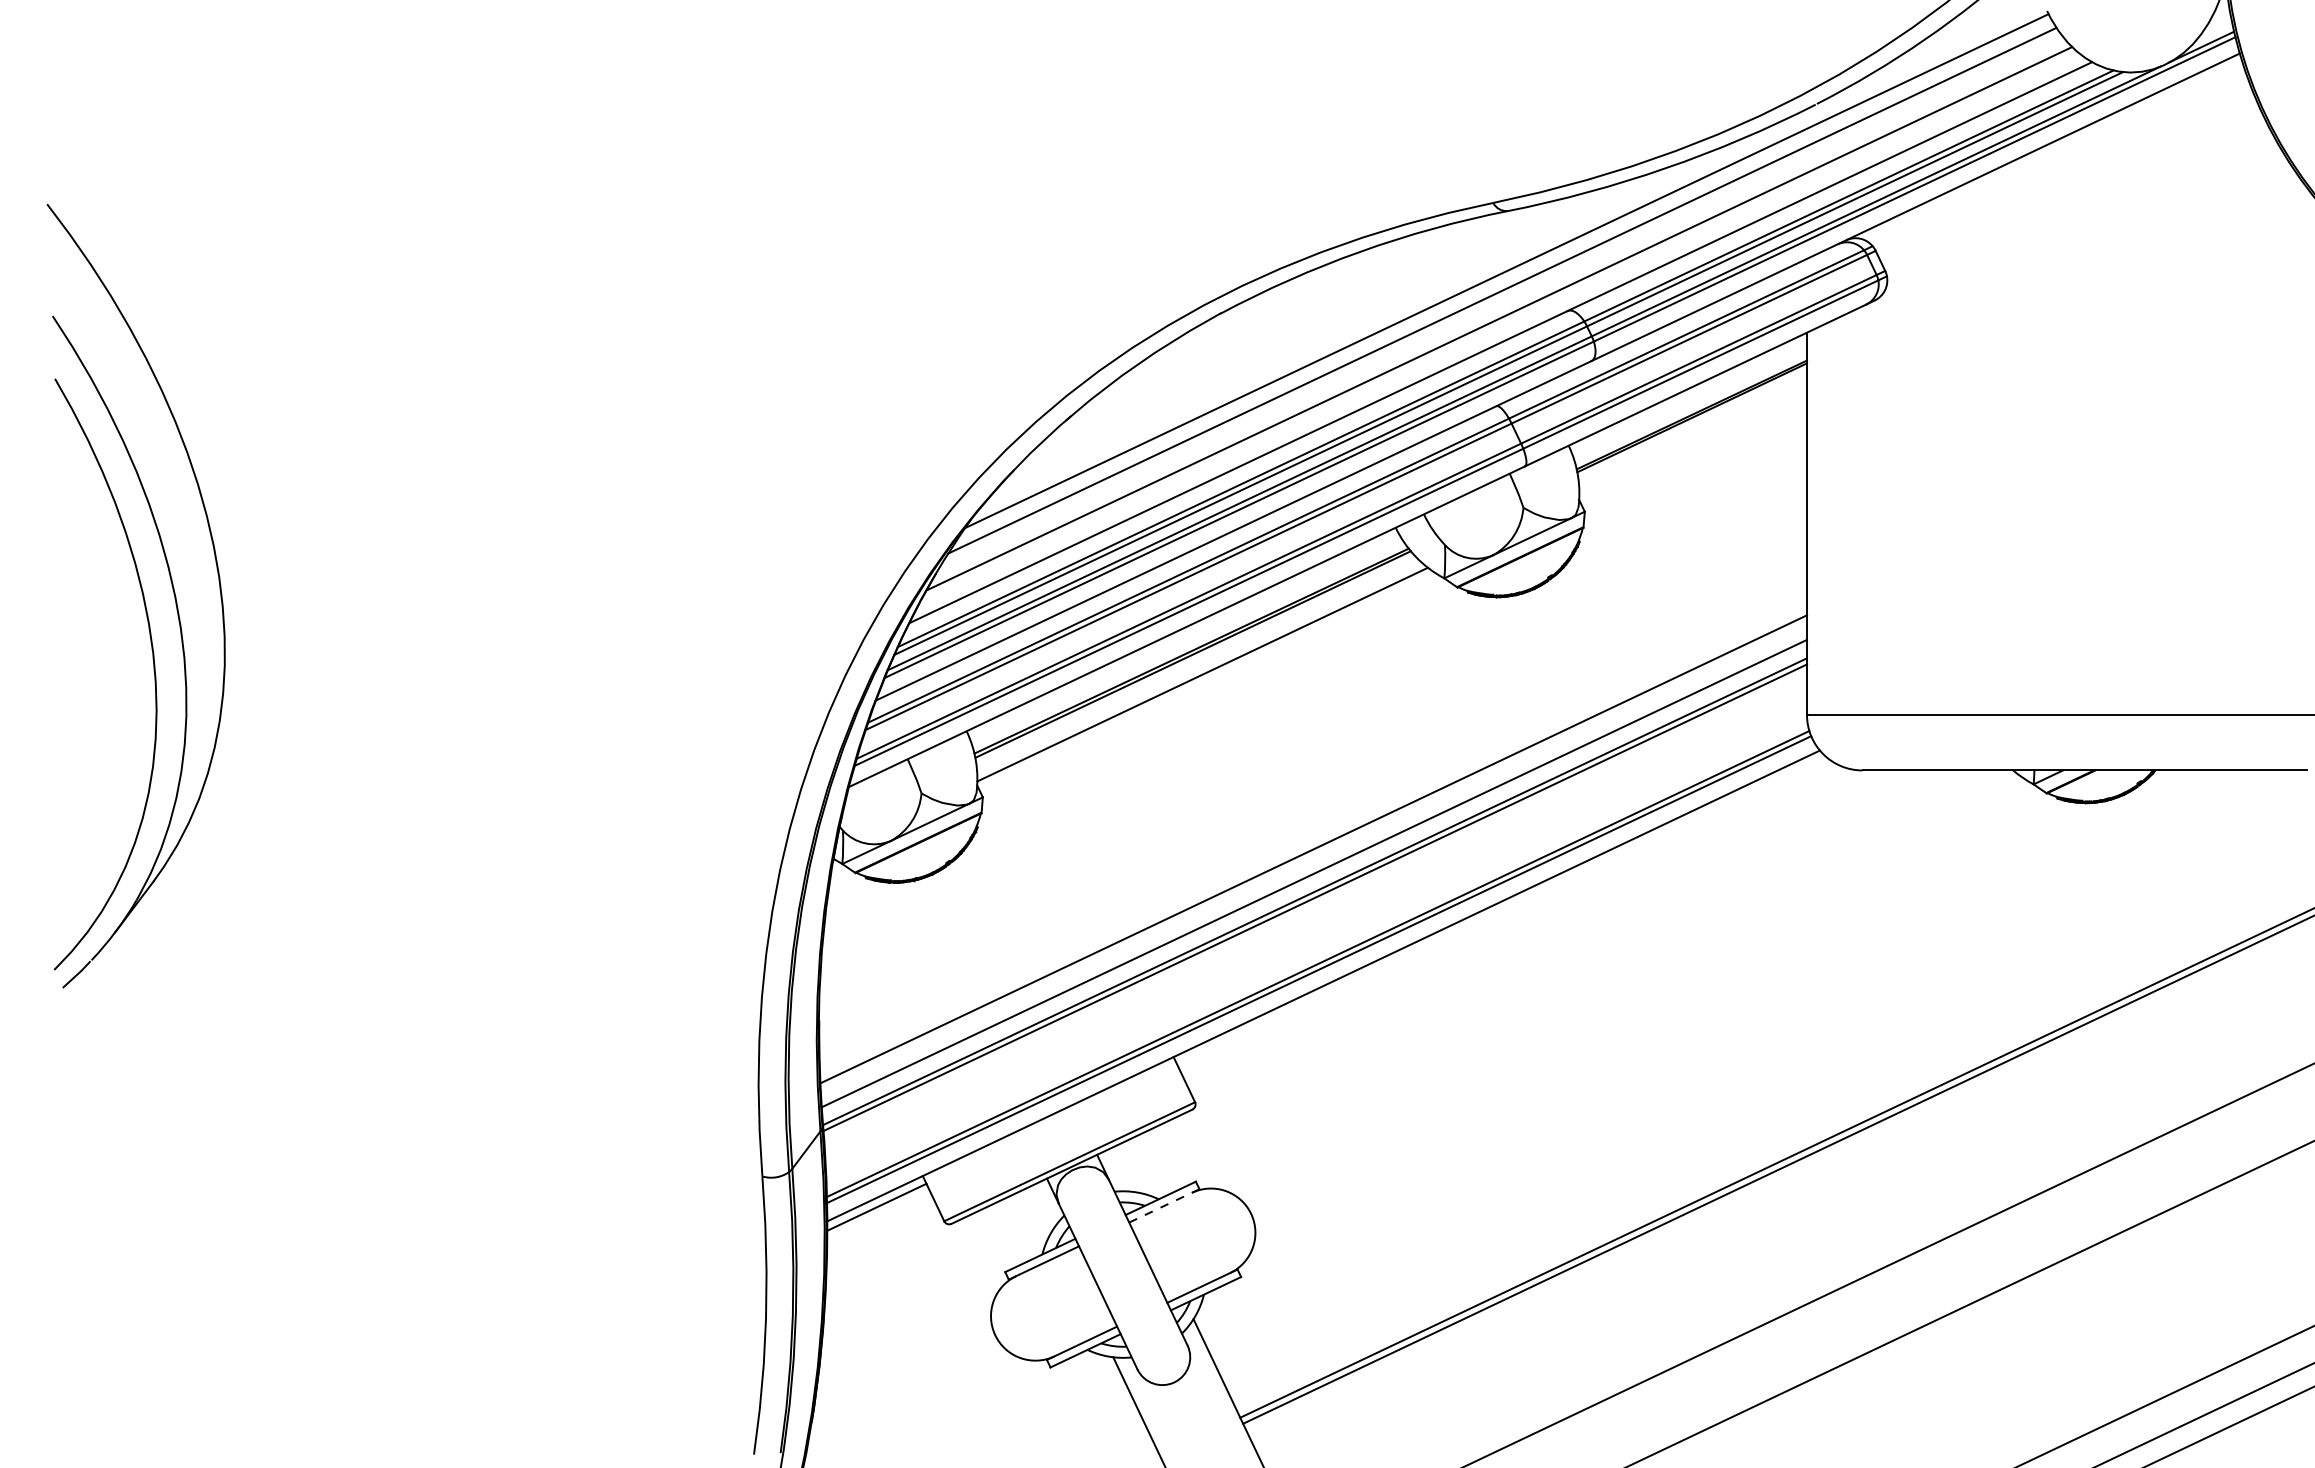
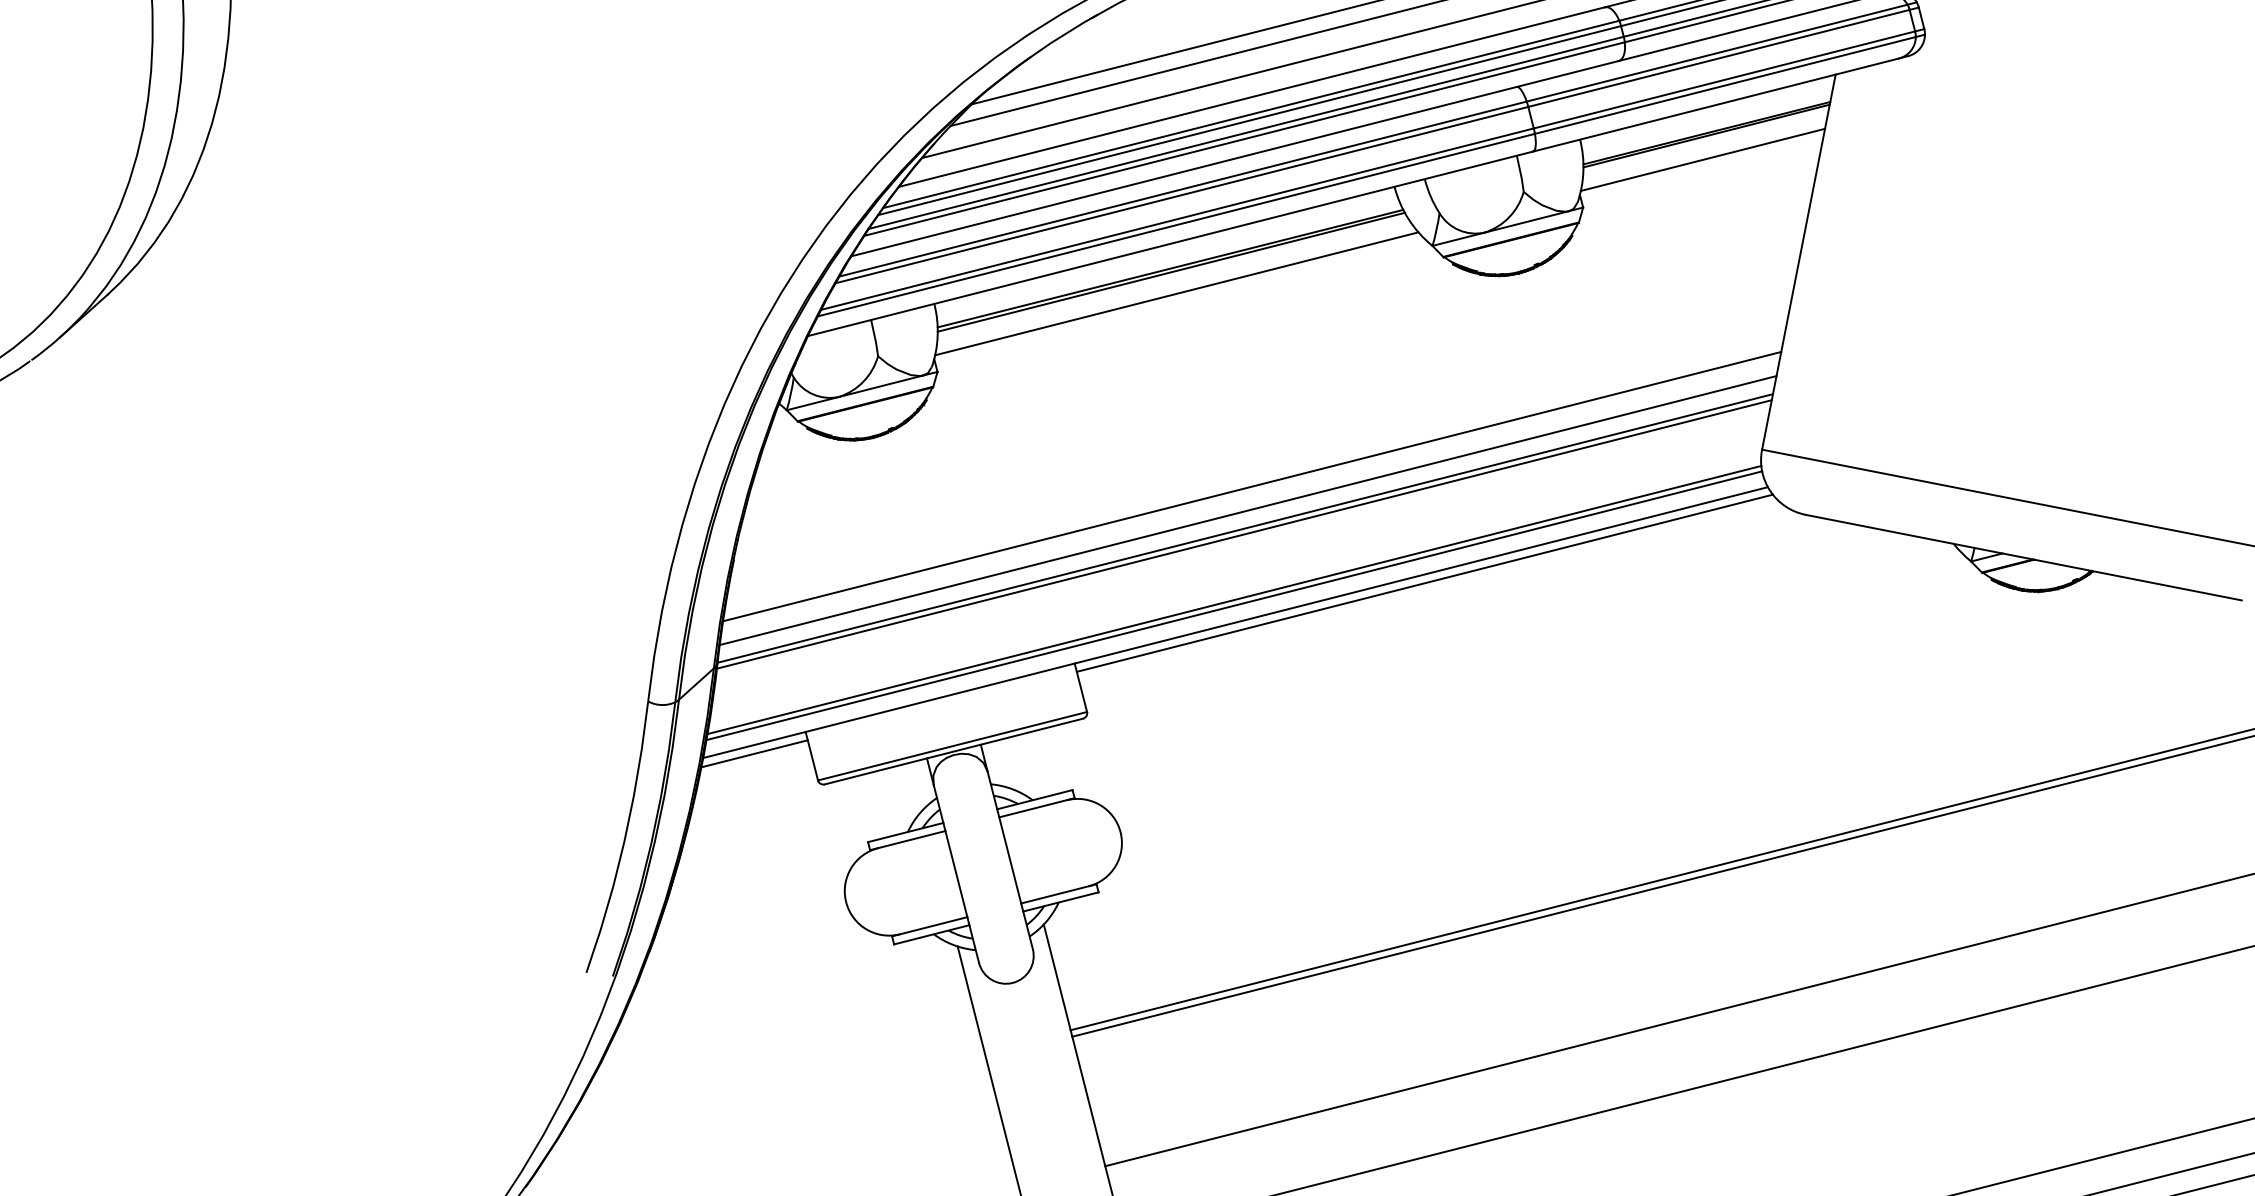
line: (1692, 441) -> (1702, 159), added
line: (1501, 910) -> (1424, 582), added
line: (1164, 1205) -> (1037, 807), dashed -> solid

